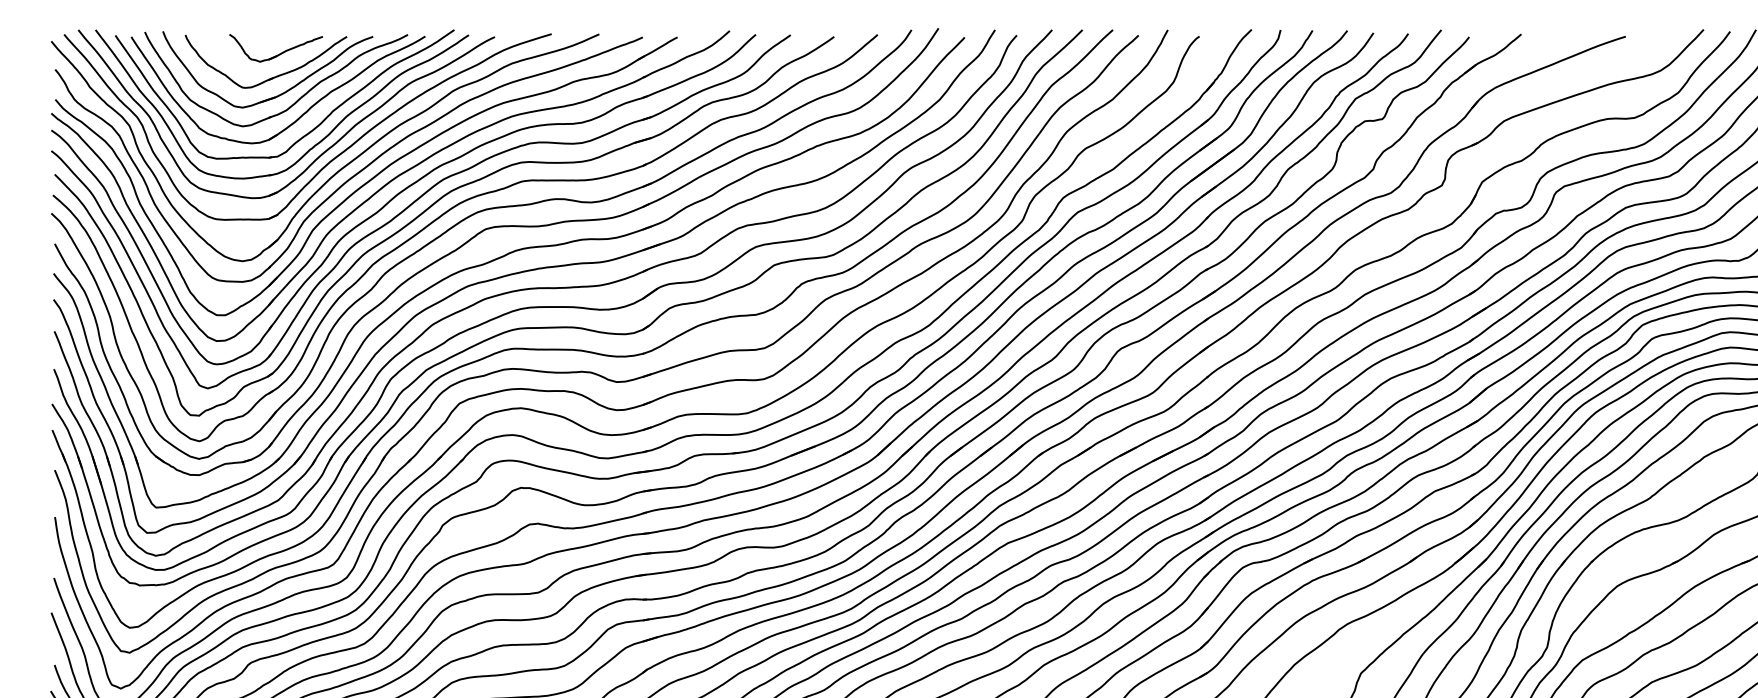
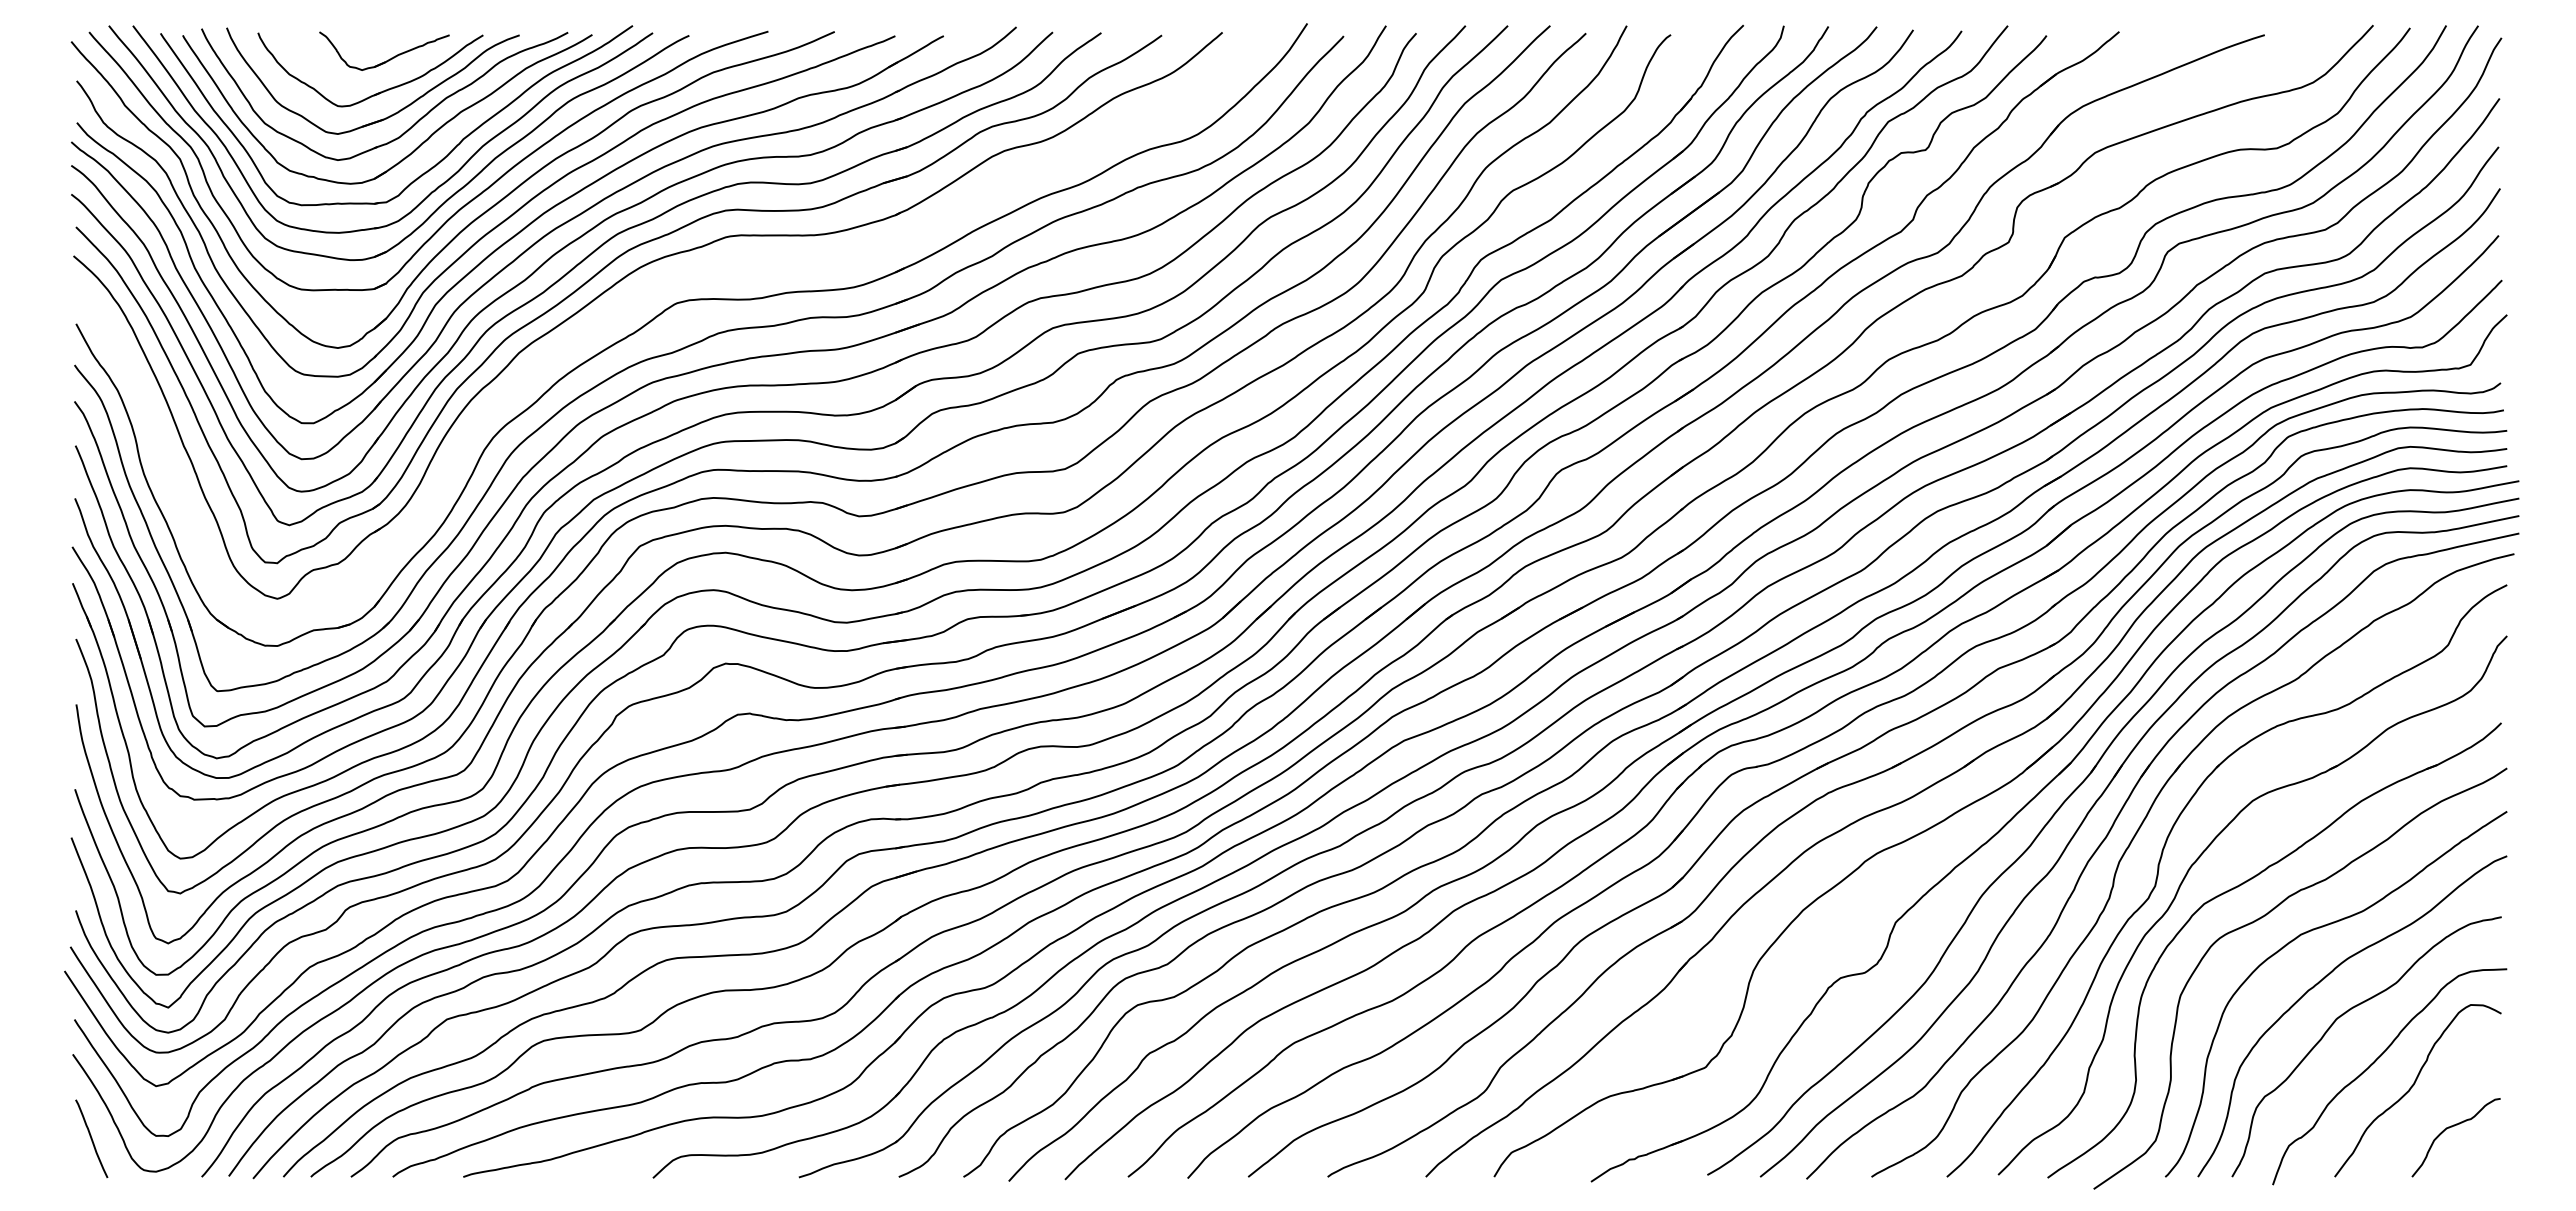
part: (466, 219) -> (649, 289), removed

